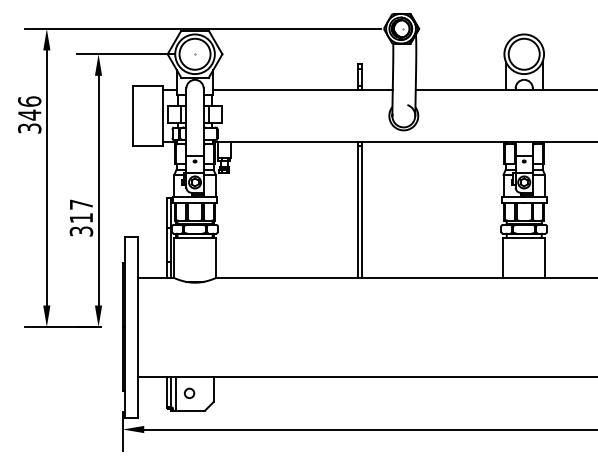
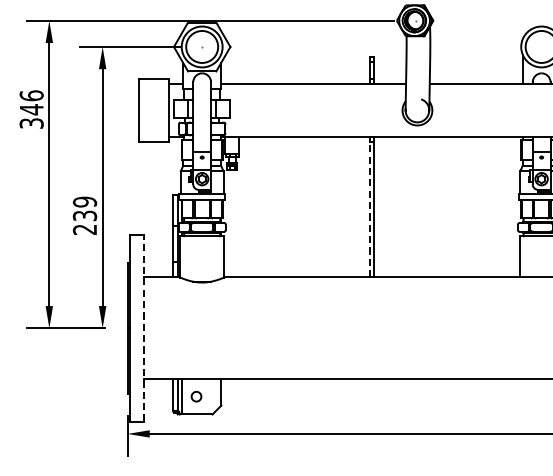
line: (357, 211) -> (369, 209), solid -> dashed
text: (81, 217) -> (85, 215), 317 -> 239
line: (138, 326) -> (143, 327), solid -> dashed

